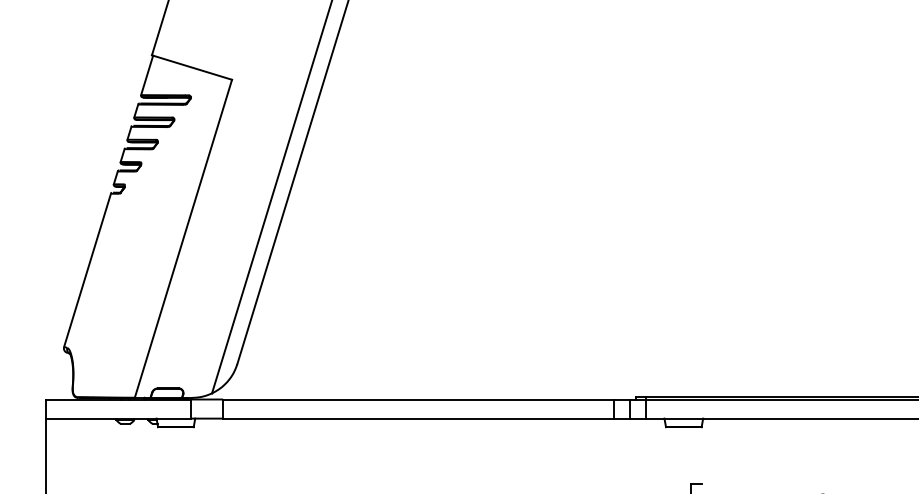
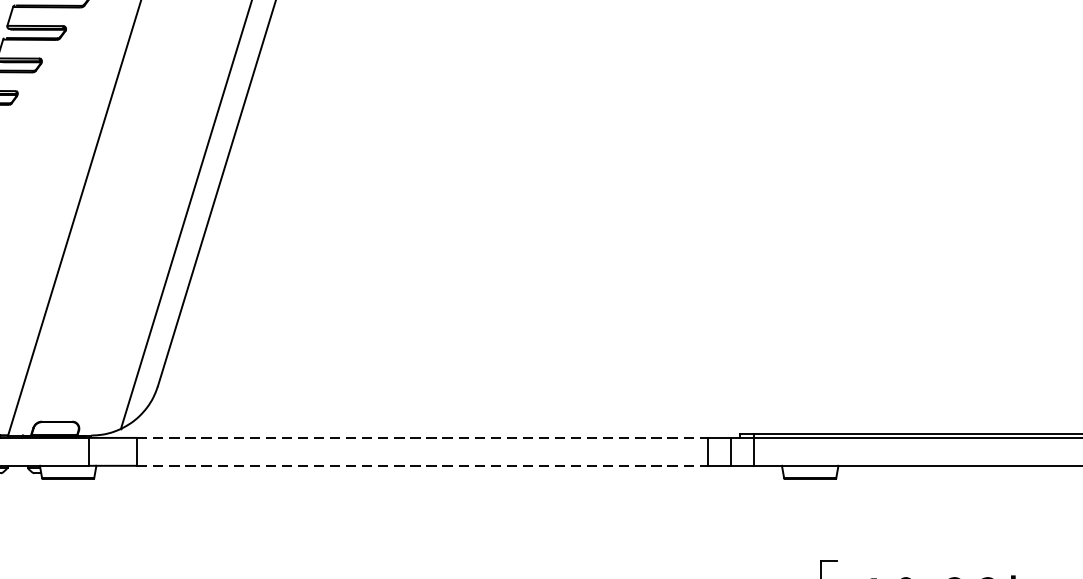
line: (418, 399) -> (422, 437), solid -> dashed
line: (418, 418) -> (422, 465), solid -> dashed

